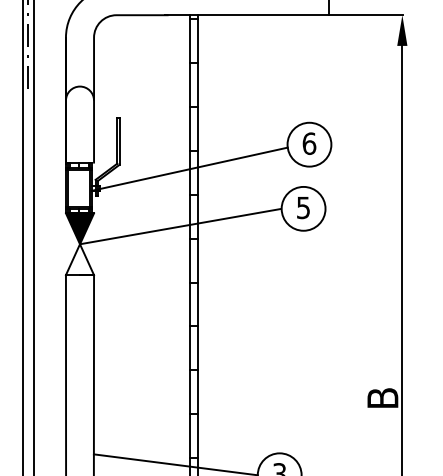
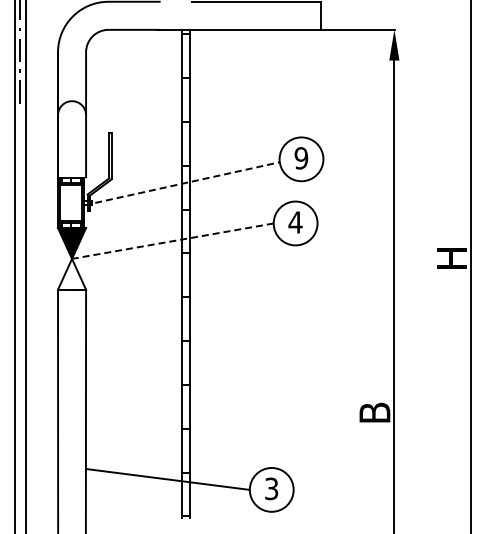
text: (309, 143) -> (301, 158), 6 -> 9
line: (190, 168) -> (182, 183), solid -> dashed
text: (303, 207) -> (295, 222), 5 -> 4
line: (180, 226) -> (172, 241), solid -> dashed

